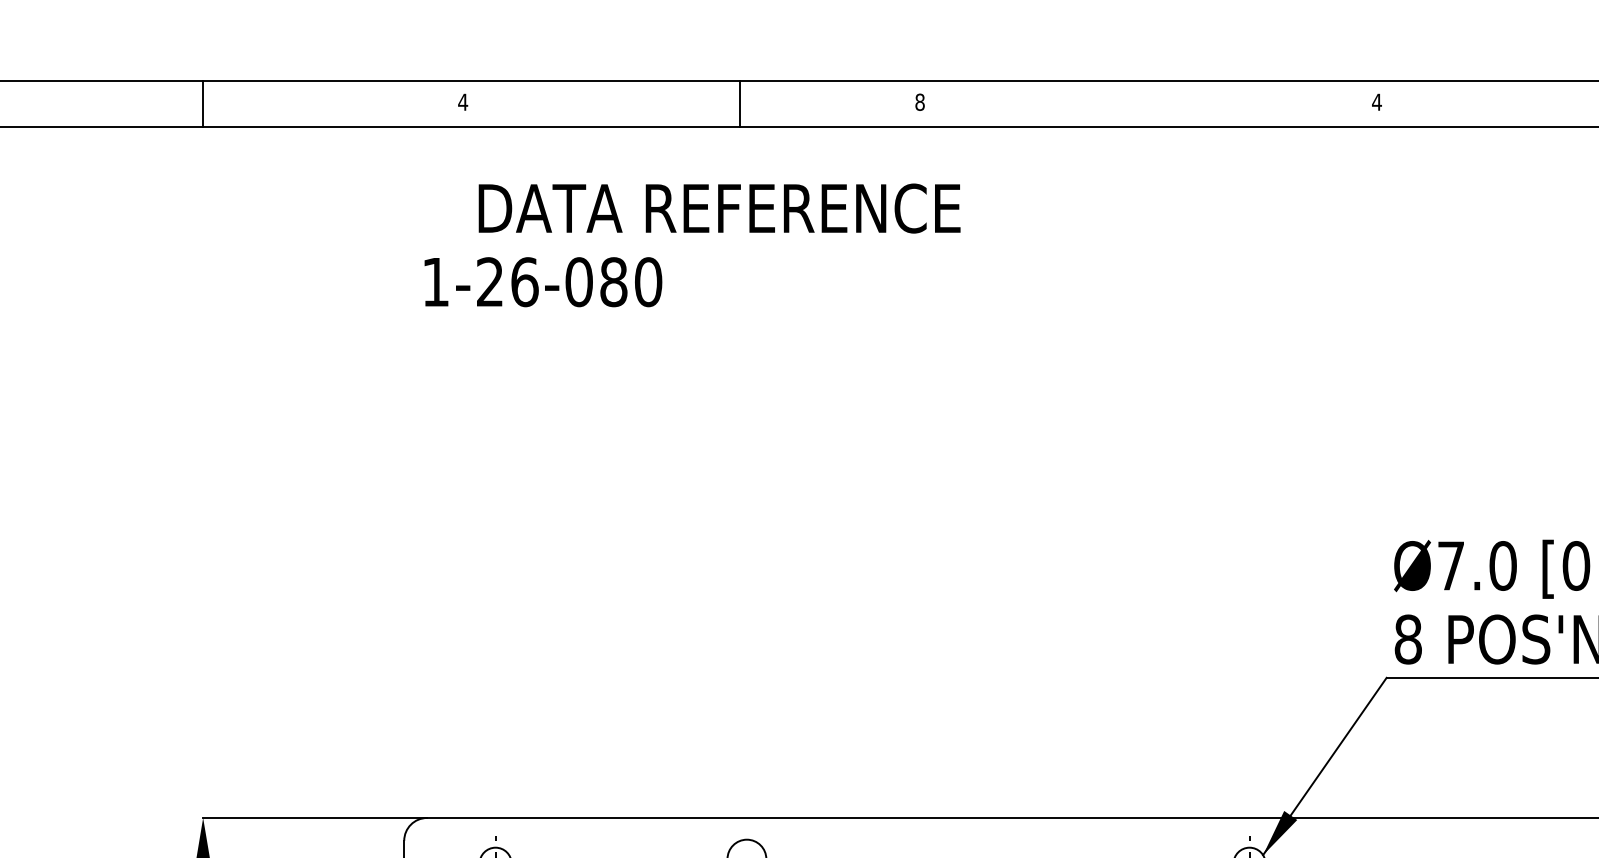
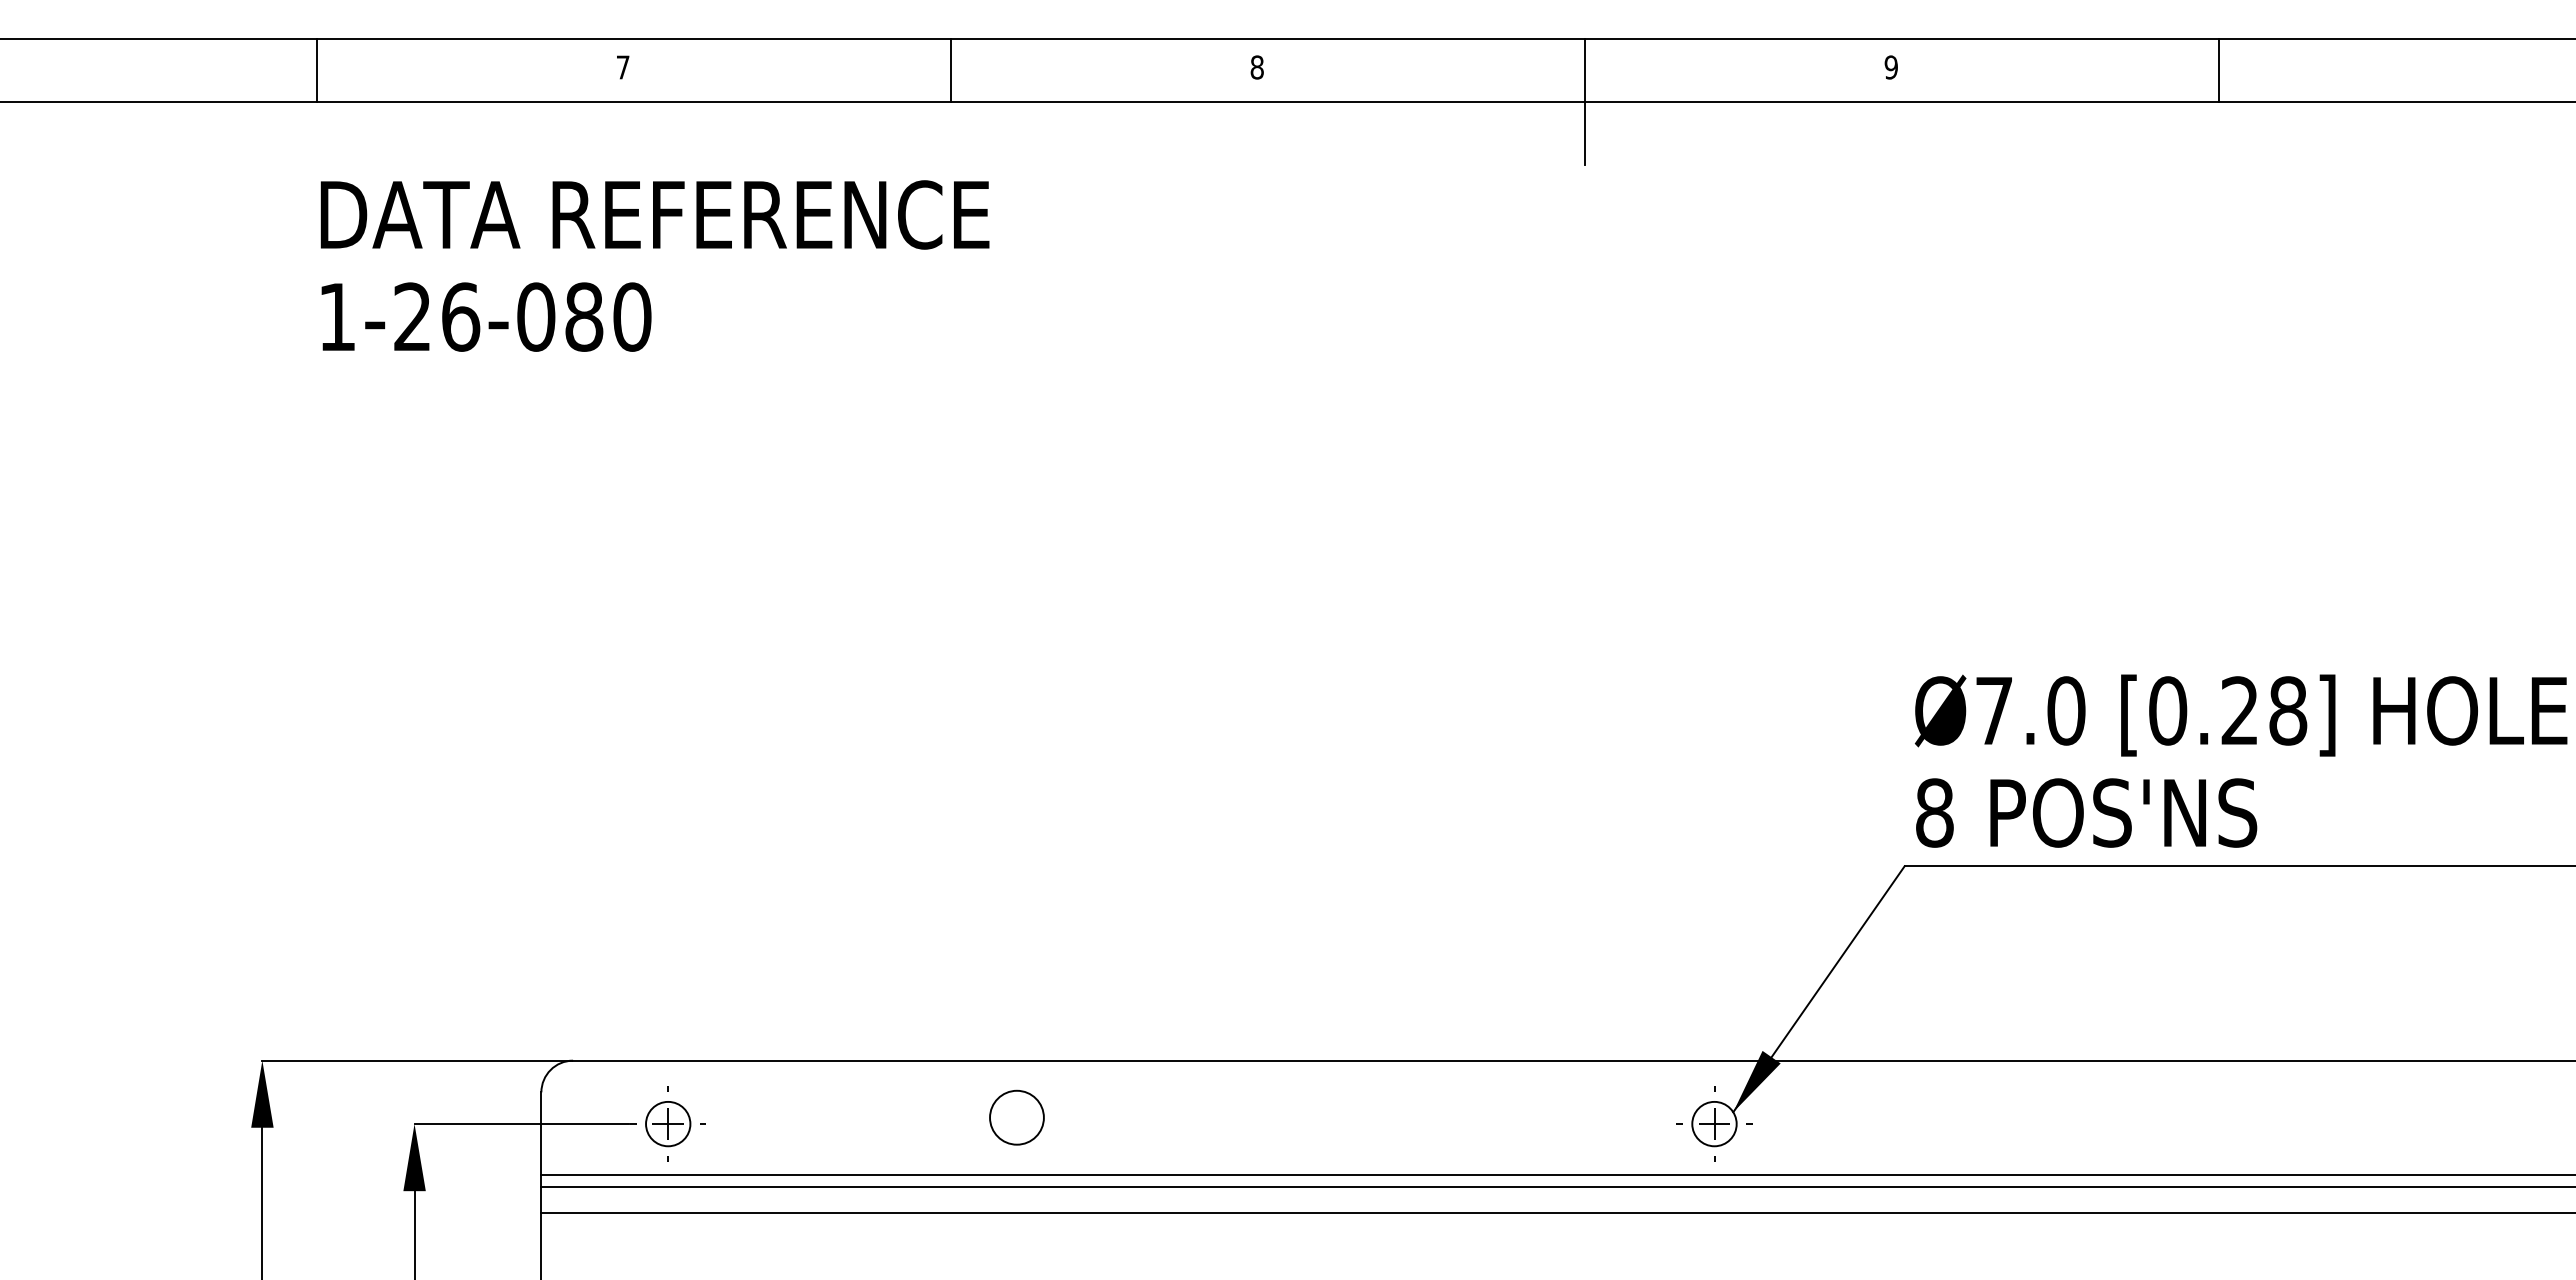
text: (463, 102) -> (623, 67), 4 -> 7
text: (1377, 102) -> (1891, 67), 4 -> 9
line: (203, 104) -> (316, 70), moved
line: (740, 104) -> (950, 70), moved
line: (1155, 126) -> (1584, 101), added
text: (719, 208) -> (654, 214), moved
text: (543, 281) -> (486, 316), moved

